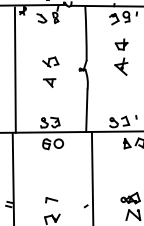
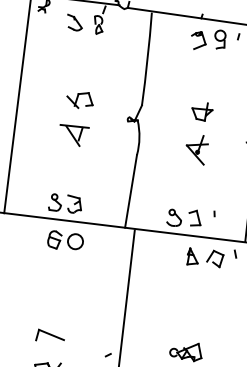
part: (121, 56) -> (199, 131), moved
part: (49, 82) -> (73, 134), size x1.43
part: (51, 200) -> (50, 337), size x1.43

